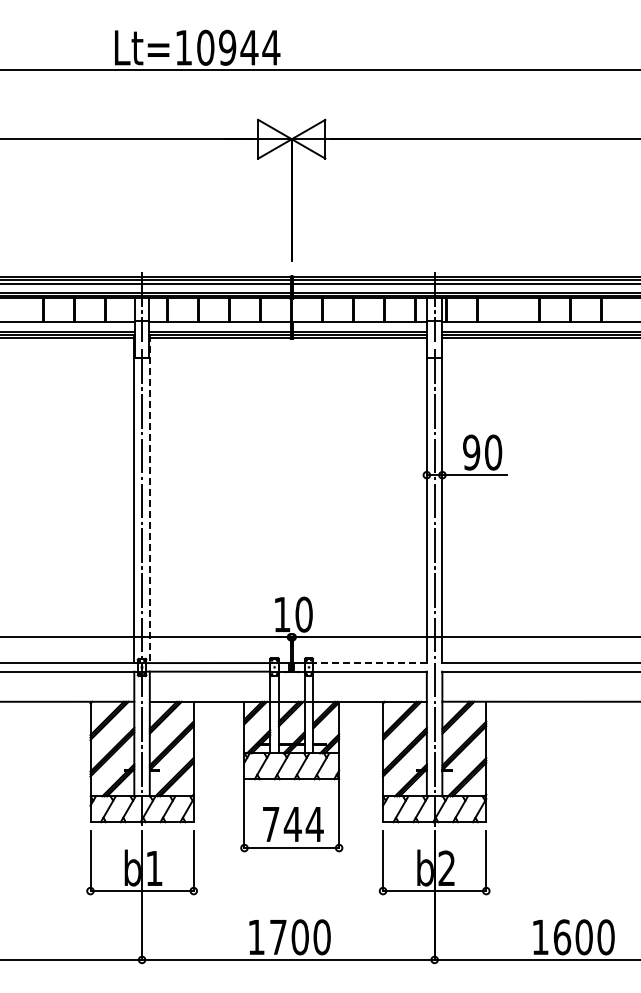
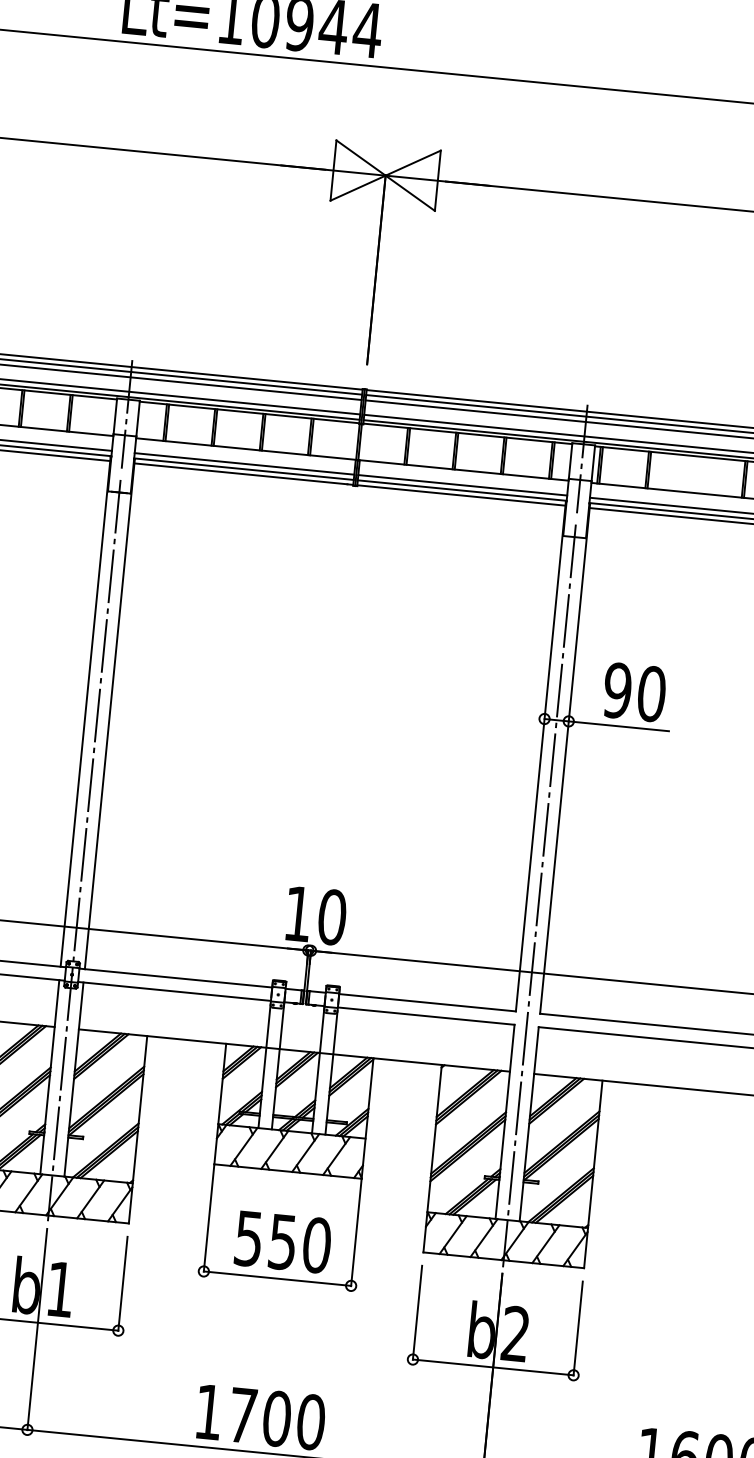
line: (149, 499) -> (109, 714), dashed -> solid
line: (370, 663) -> (428, 1003), dashed -> solid
text: (292, 824) -> (282, 1242), 744 -> 550

